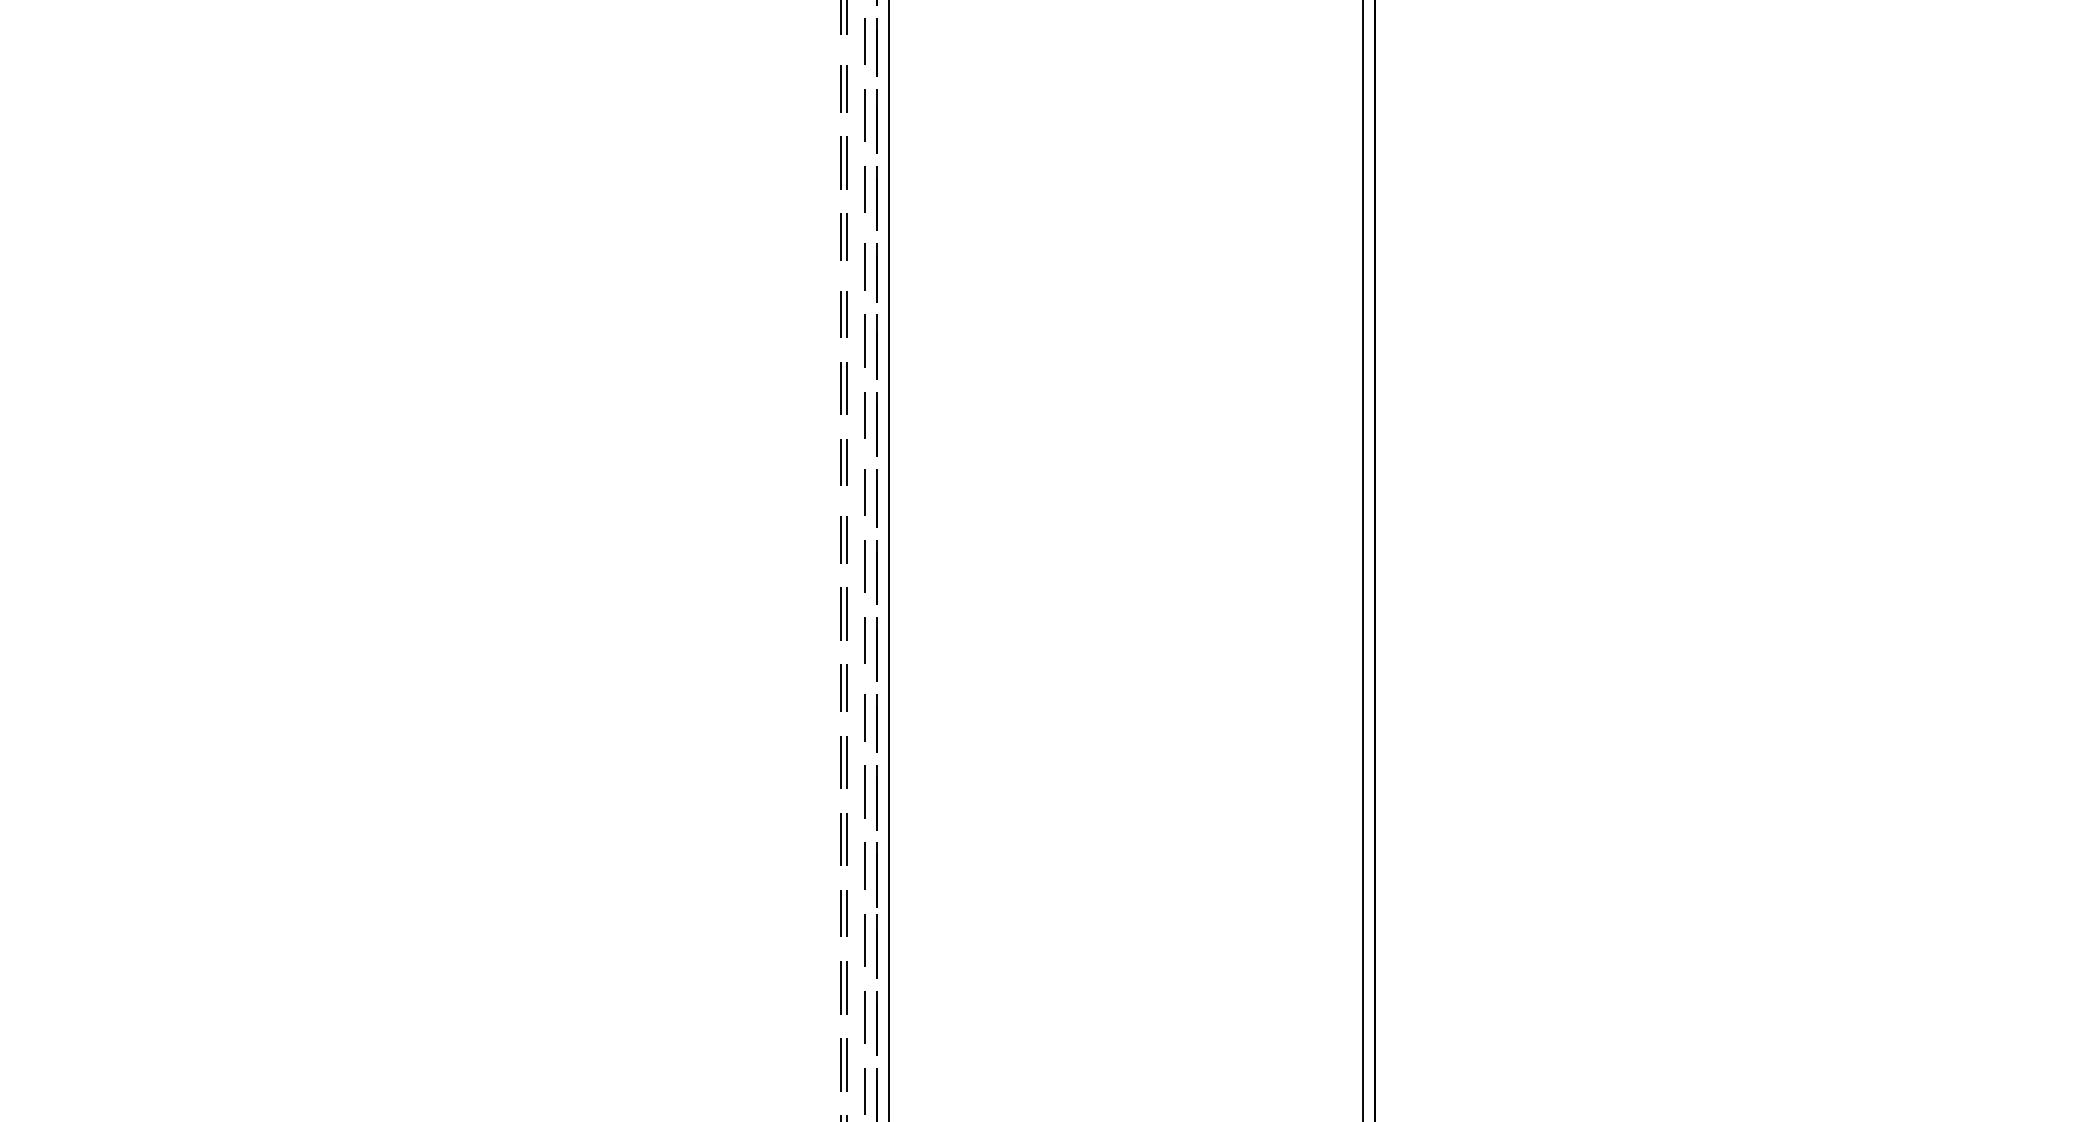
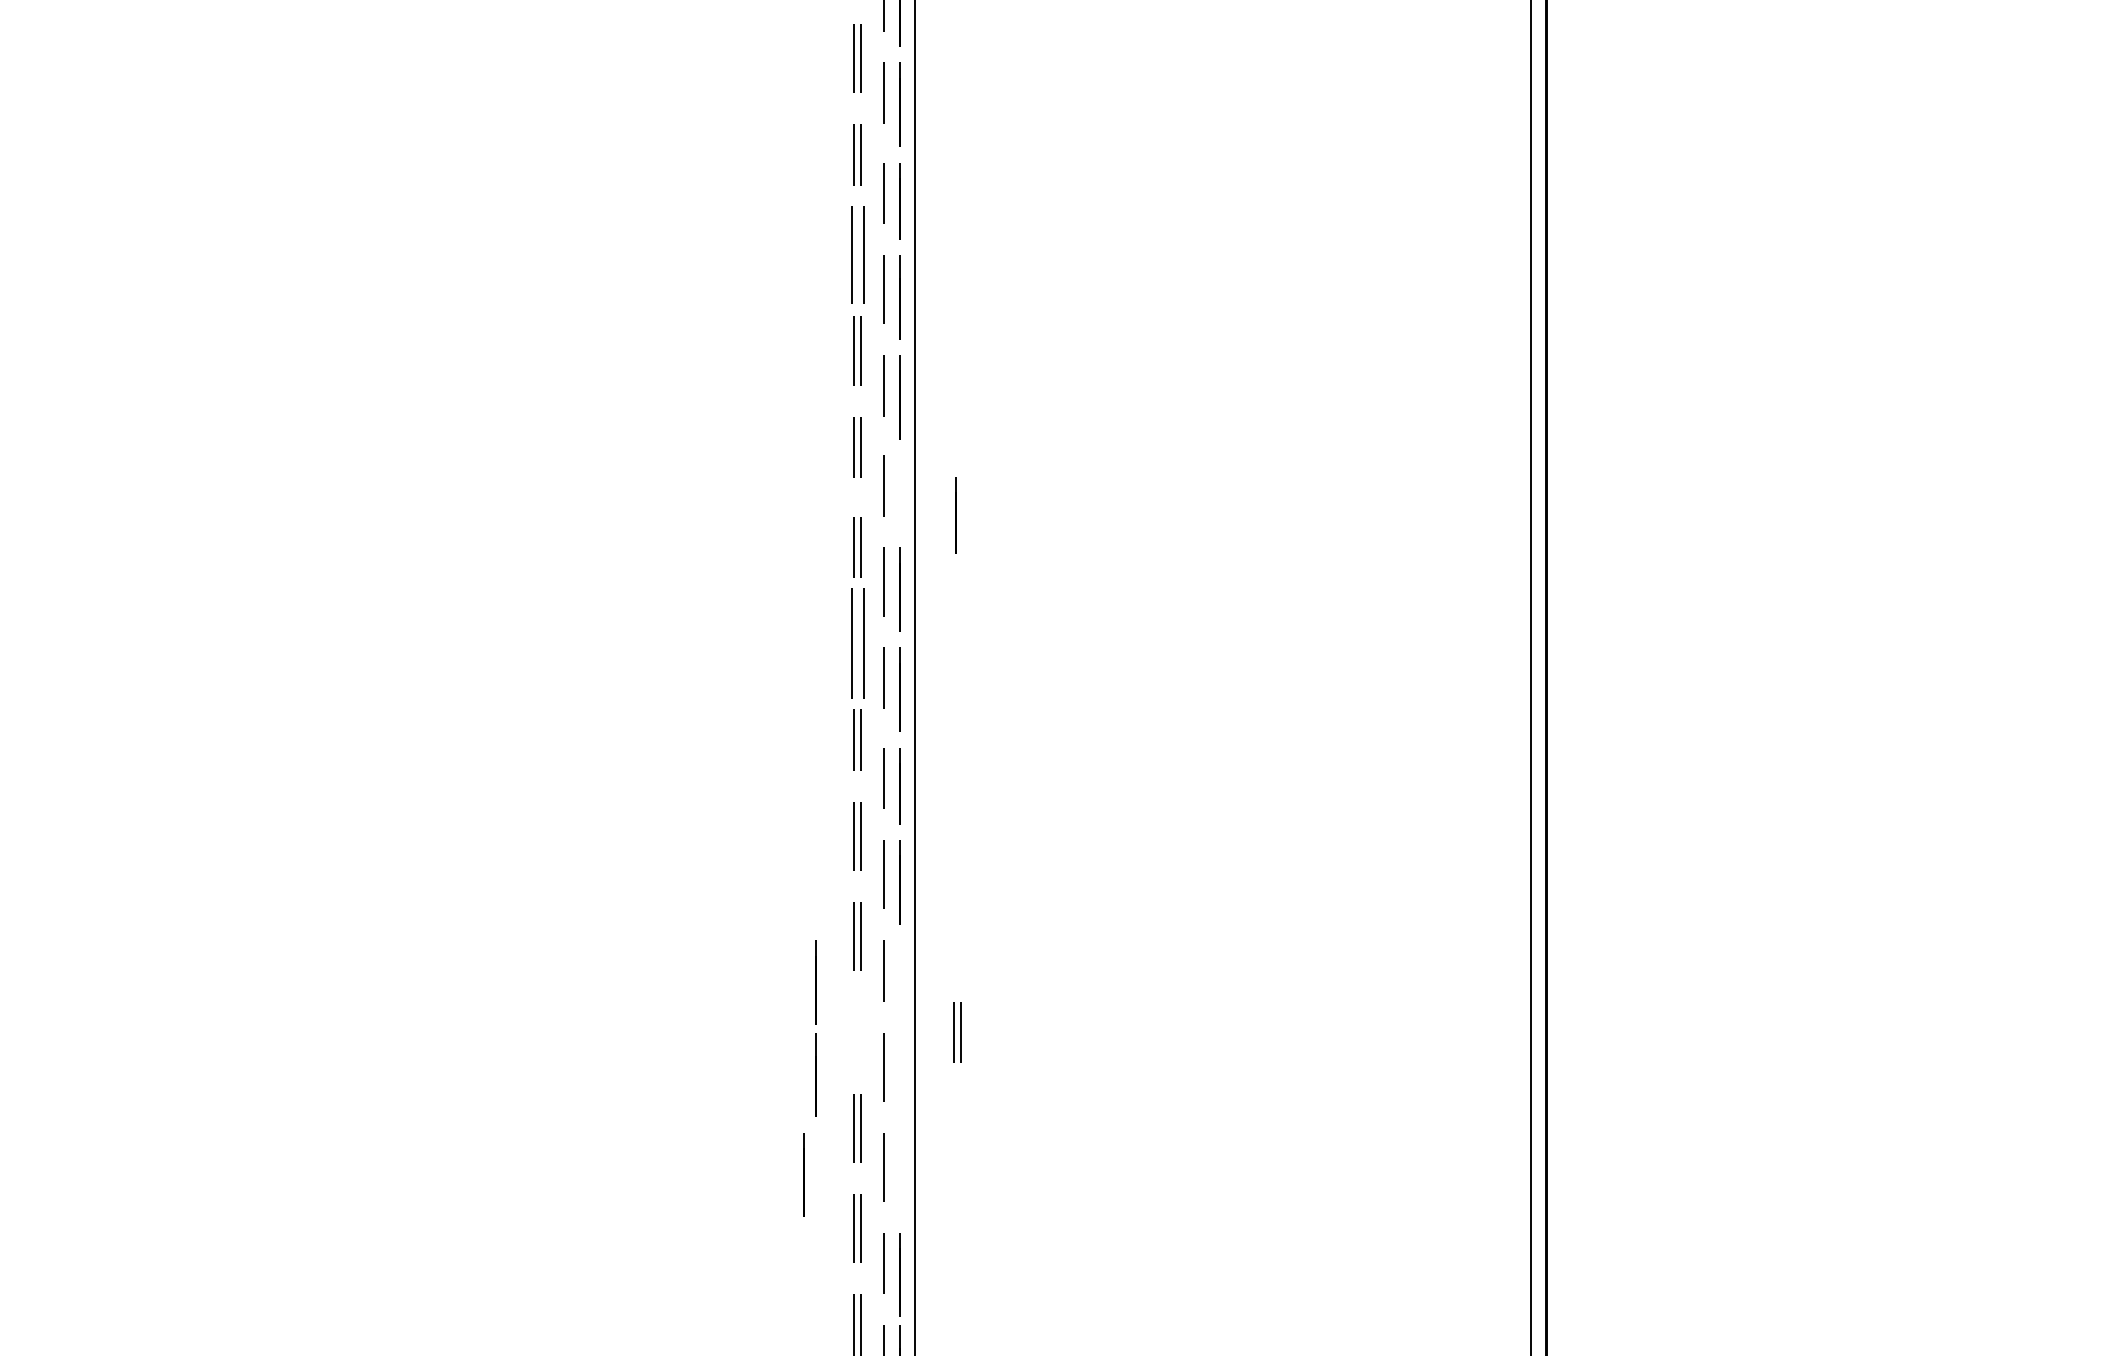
part: (843, 314) -> (856, 255), size x1.6
line: (876, 498) -> (955, 515), moved
part: (843, 613) -> (856, 643), size x1.6
line: (876, 907) -> (814, 1024), moved
part: (843, 913) -> (956, 1032), moved
line: (876, 1023) -> (803, 1175), moved

